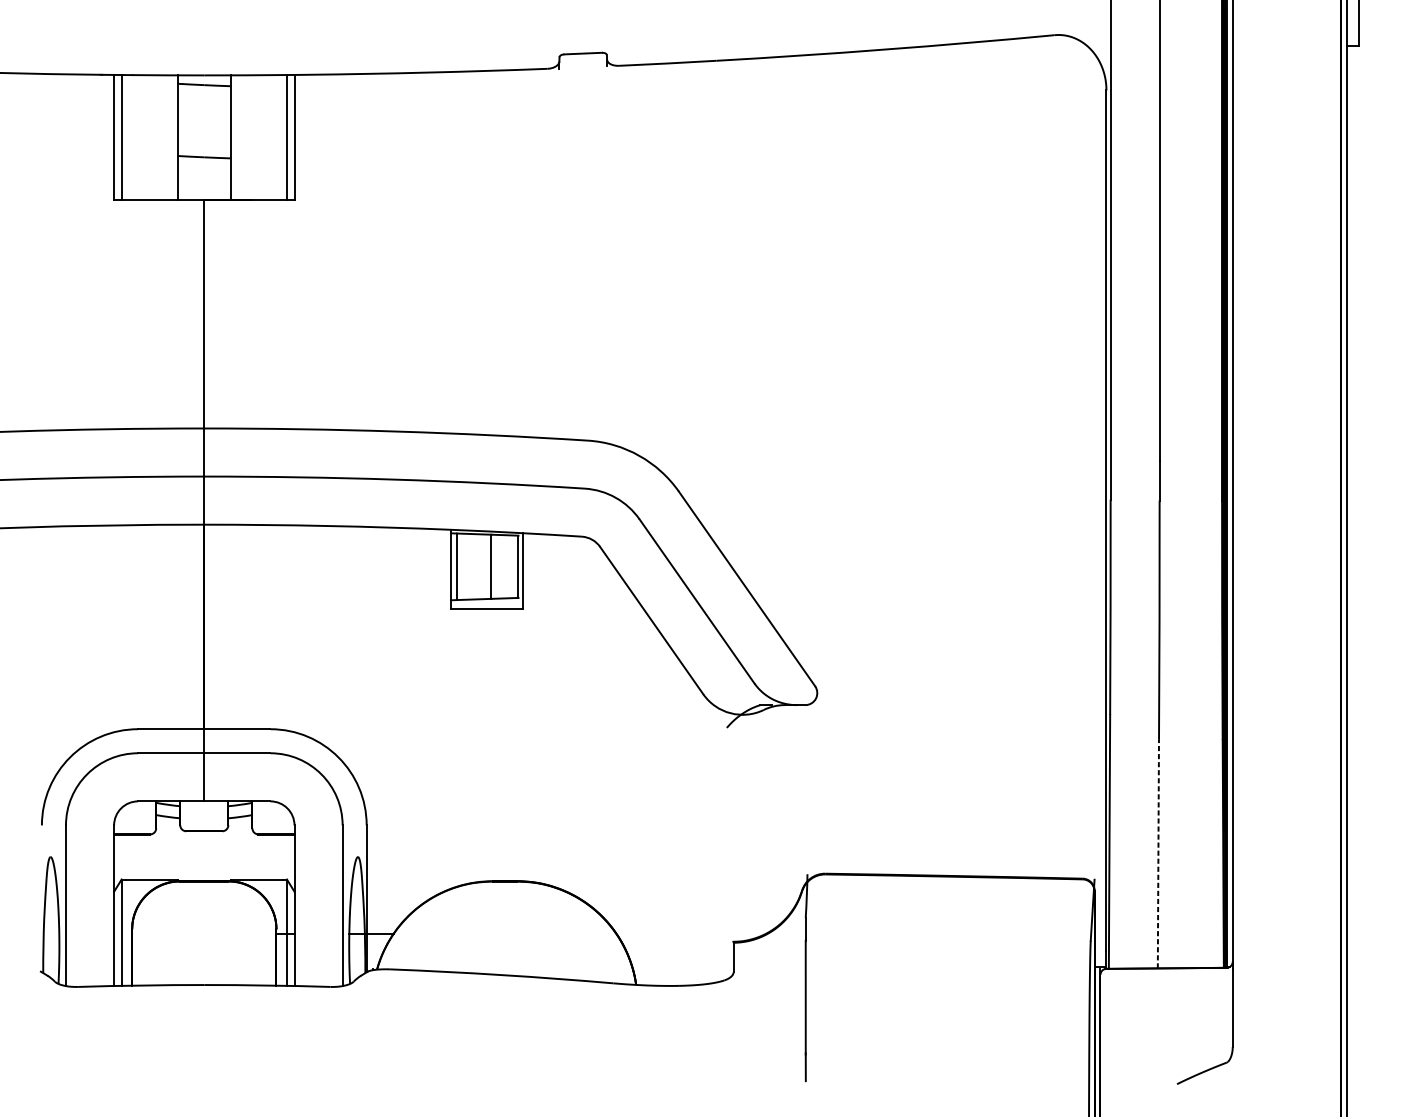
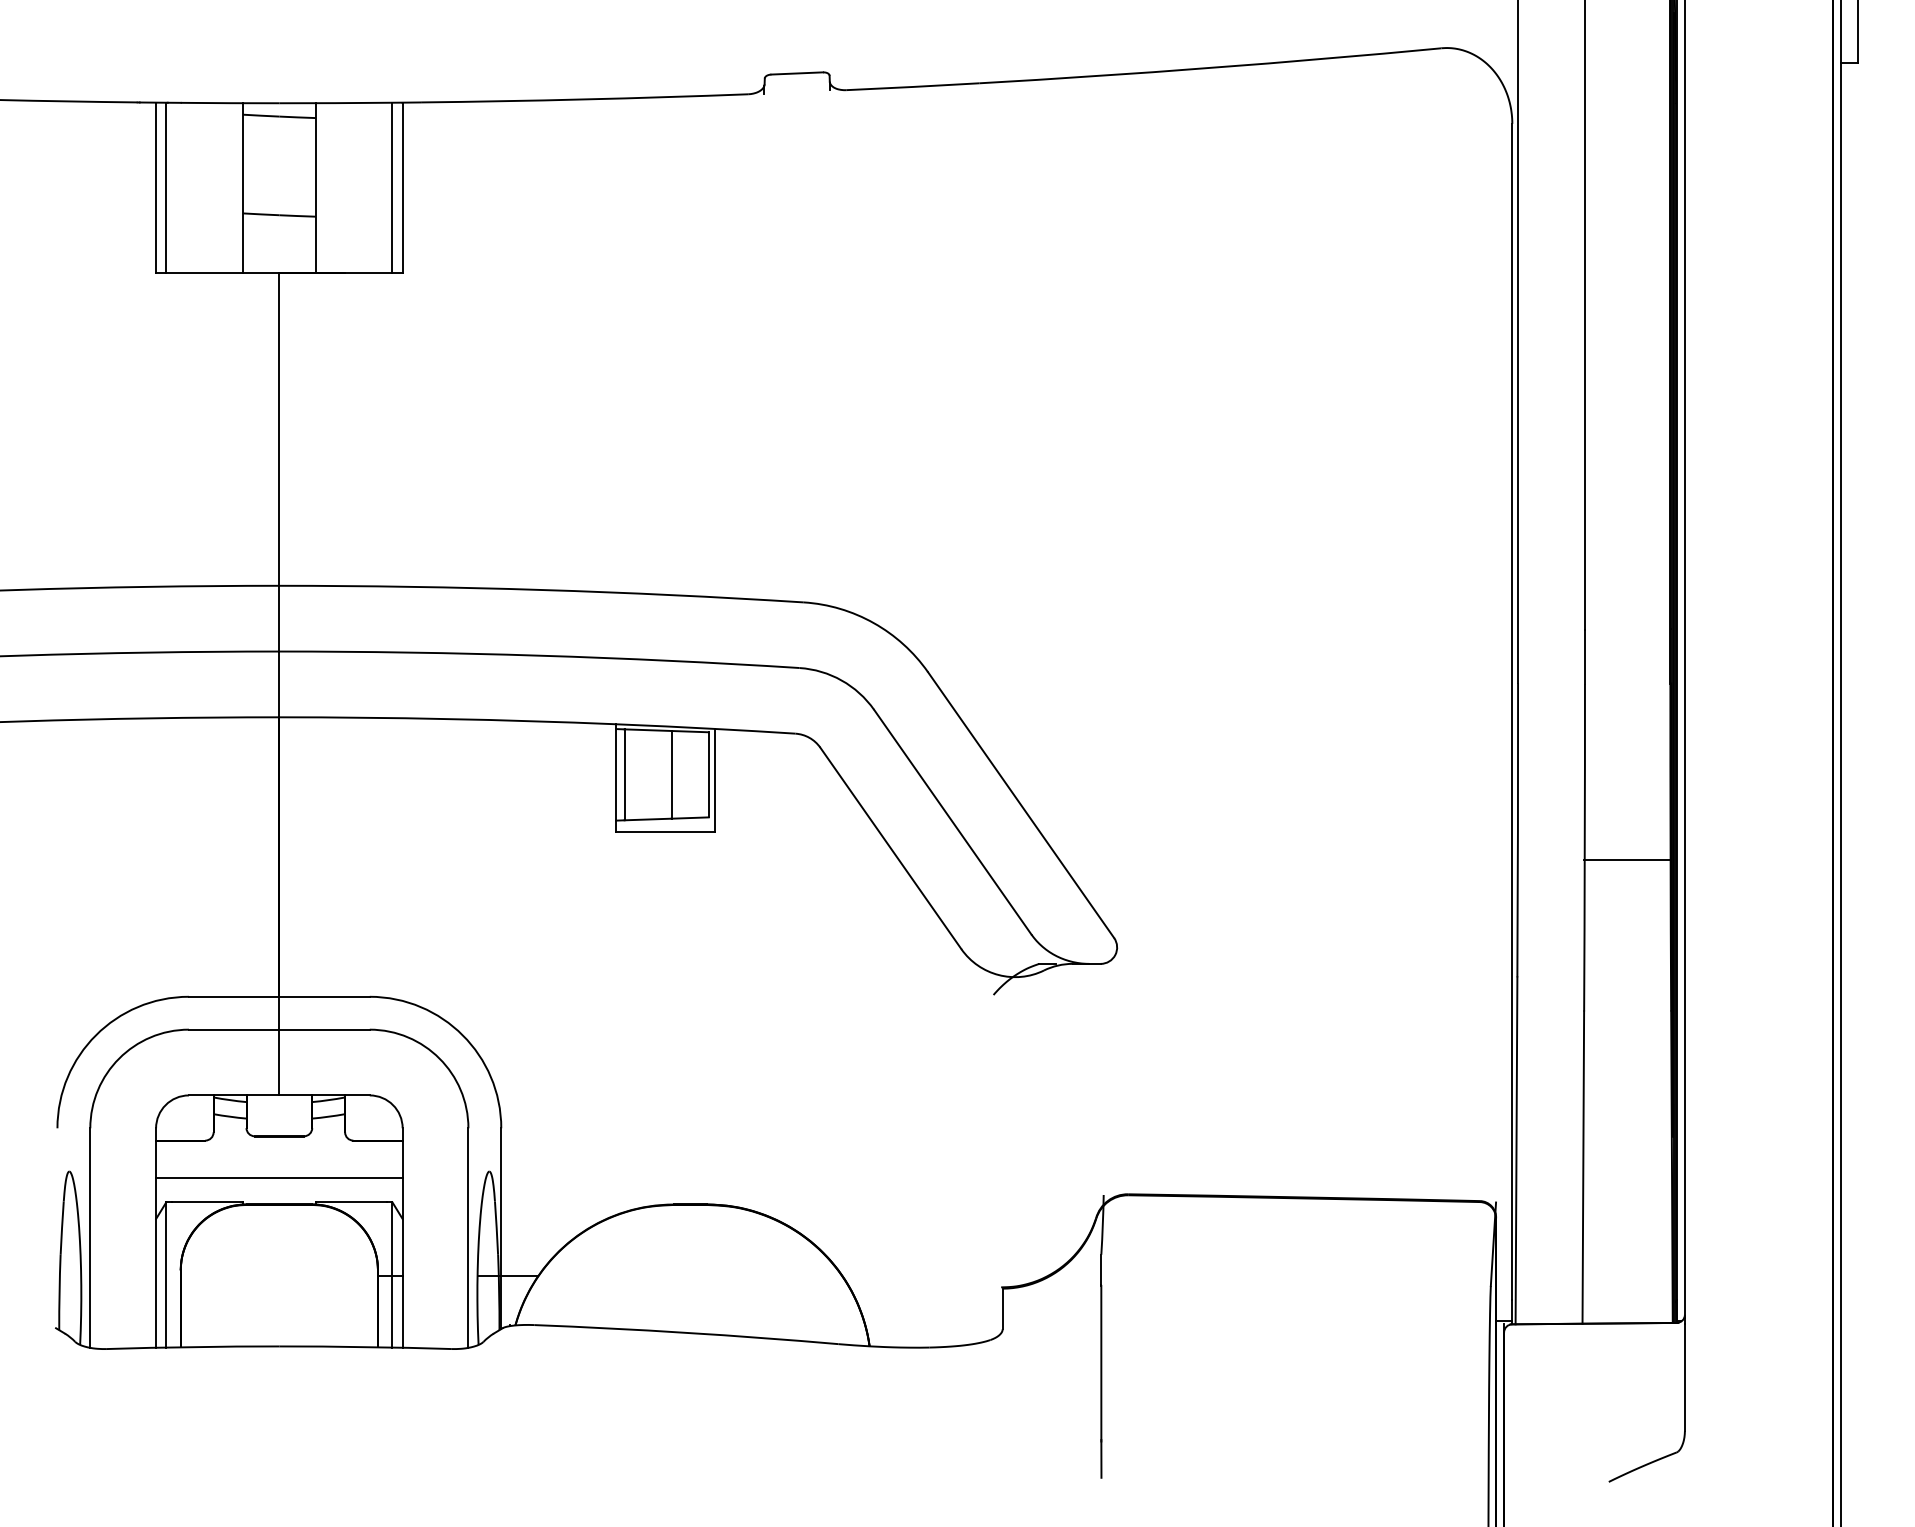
line: (1190, 629) -> (1627, 860), added
line: (1158, 854) -> (1583, 1167), dashed -> solid
line: (204, 861) -> (279, 1177), added

